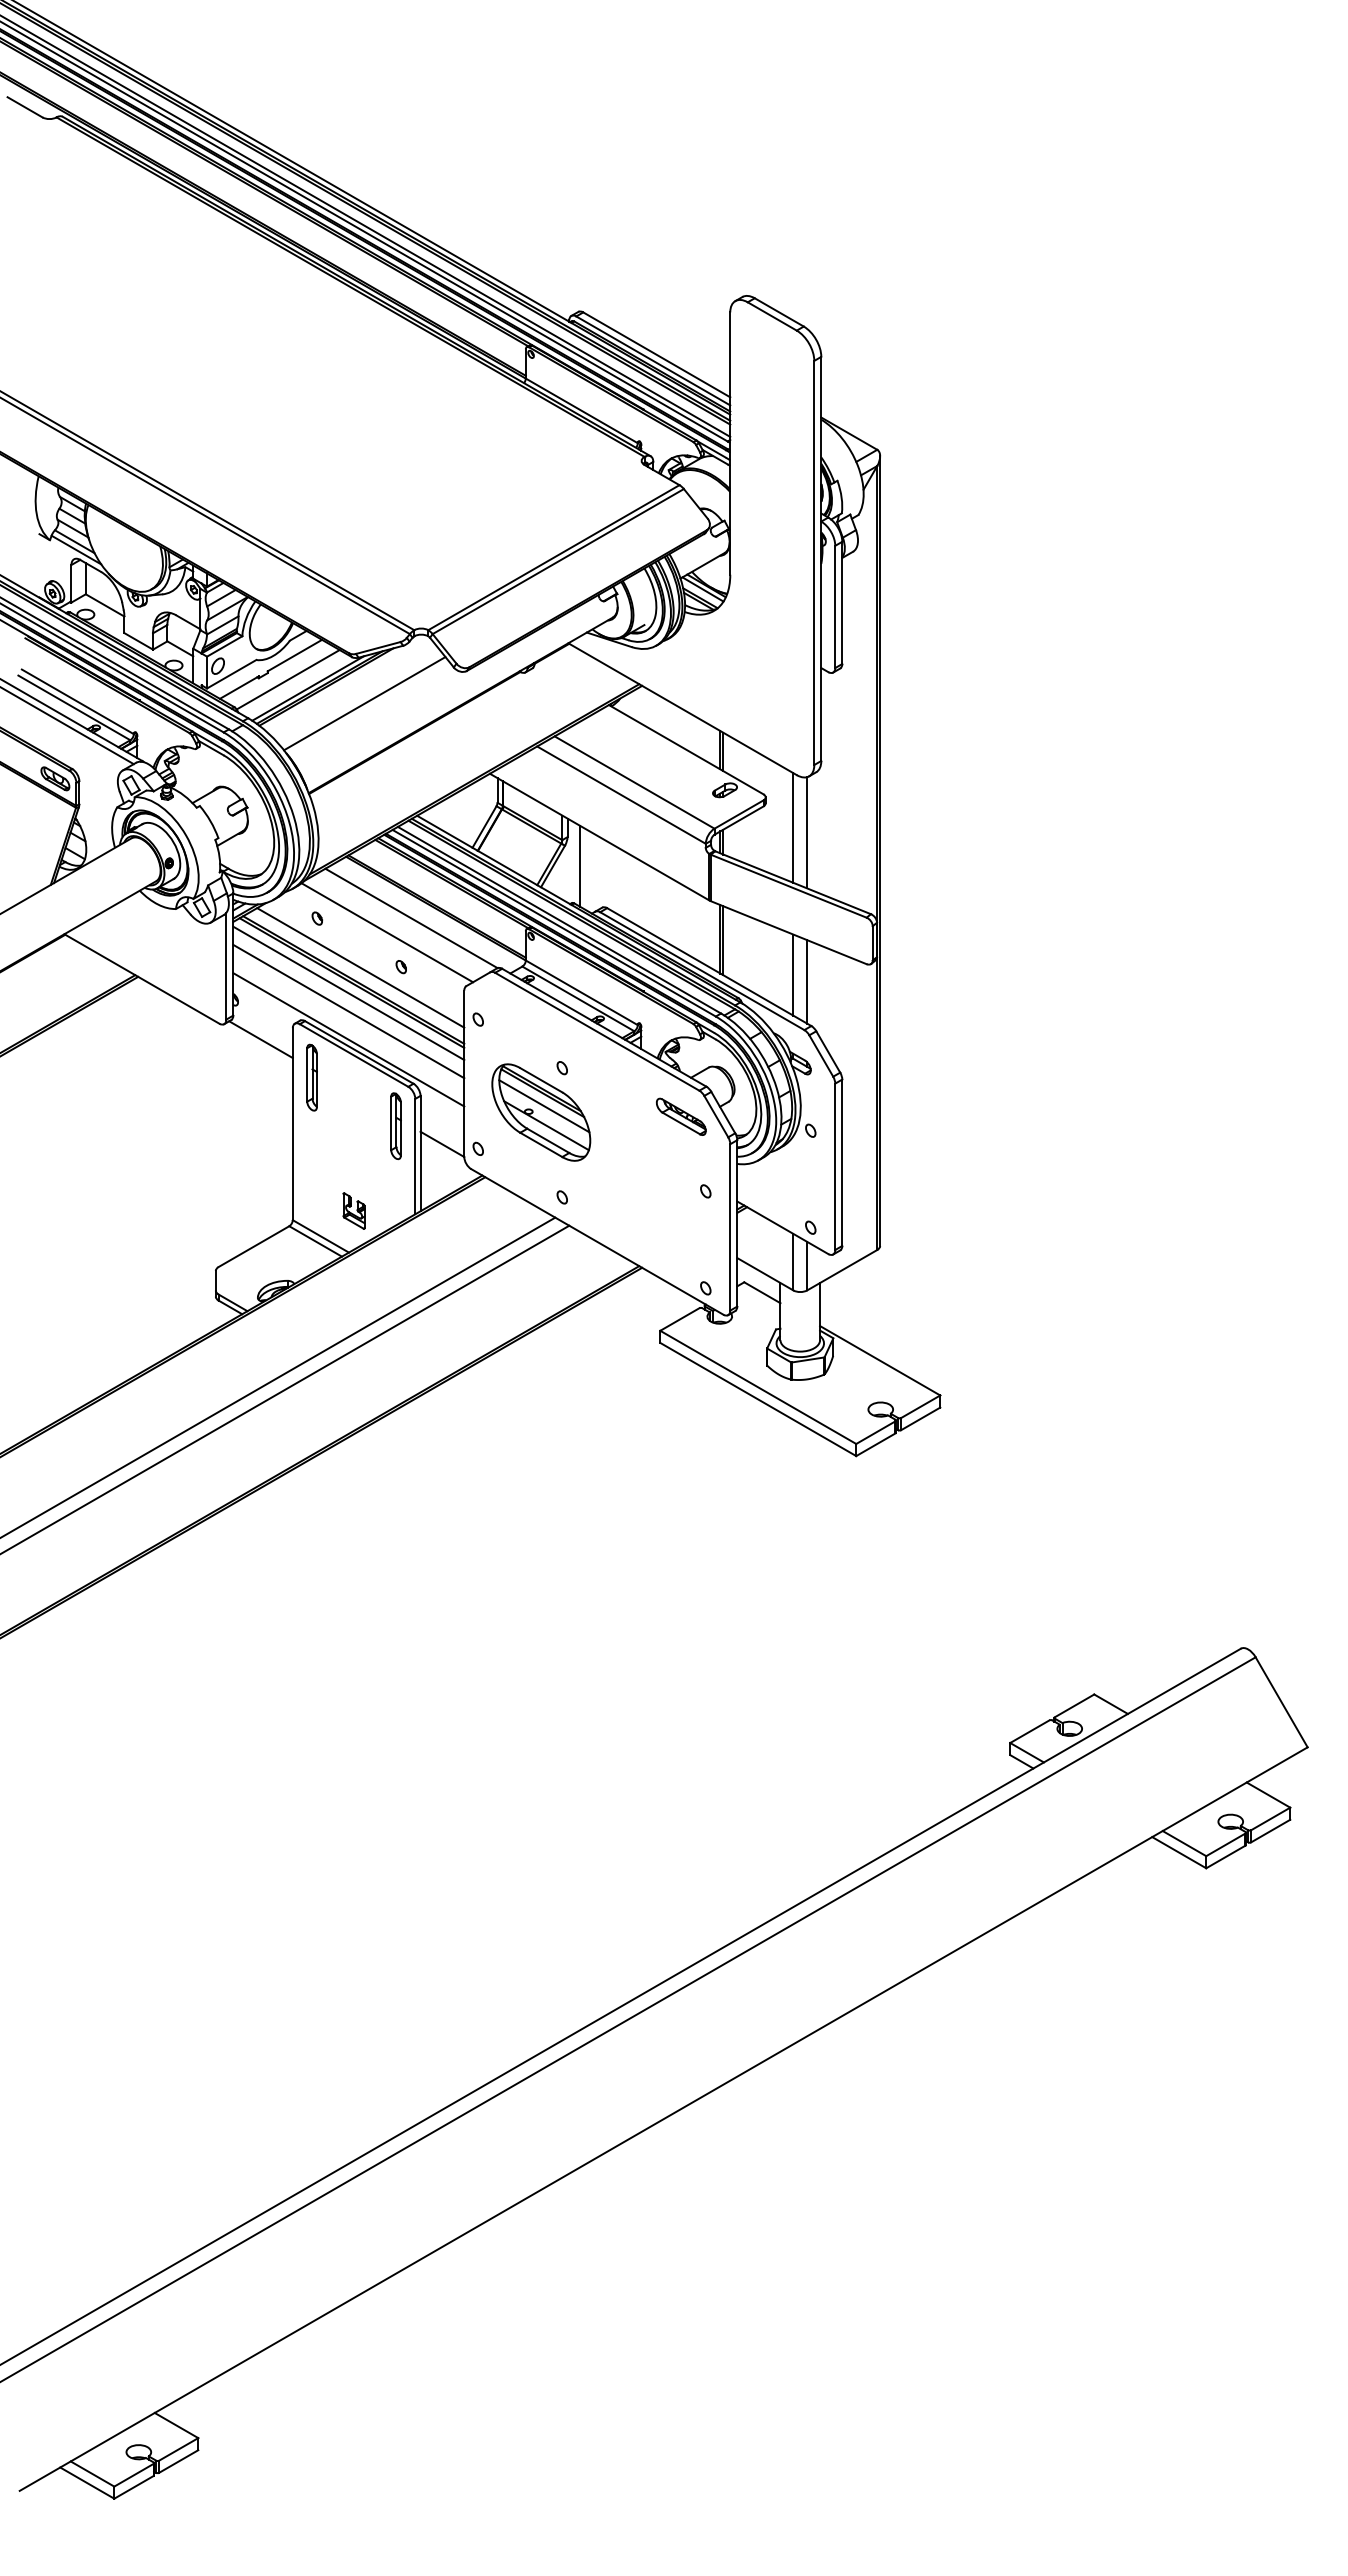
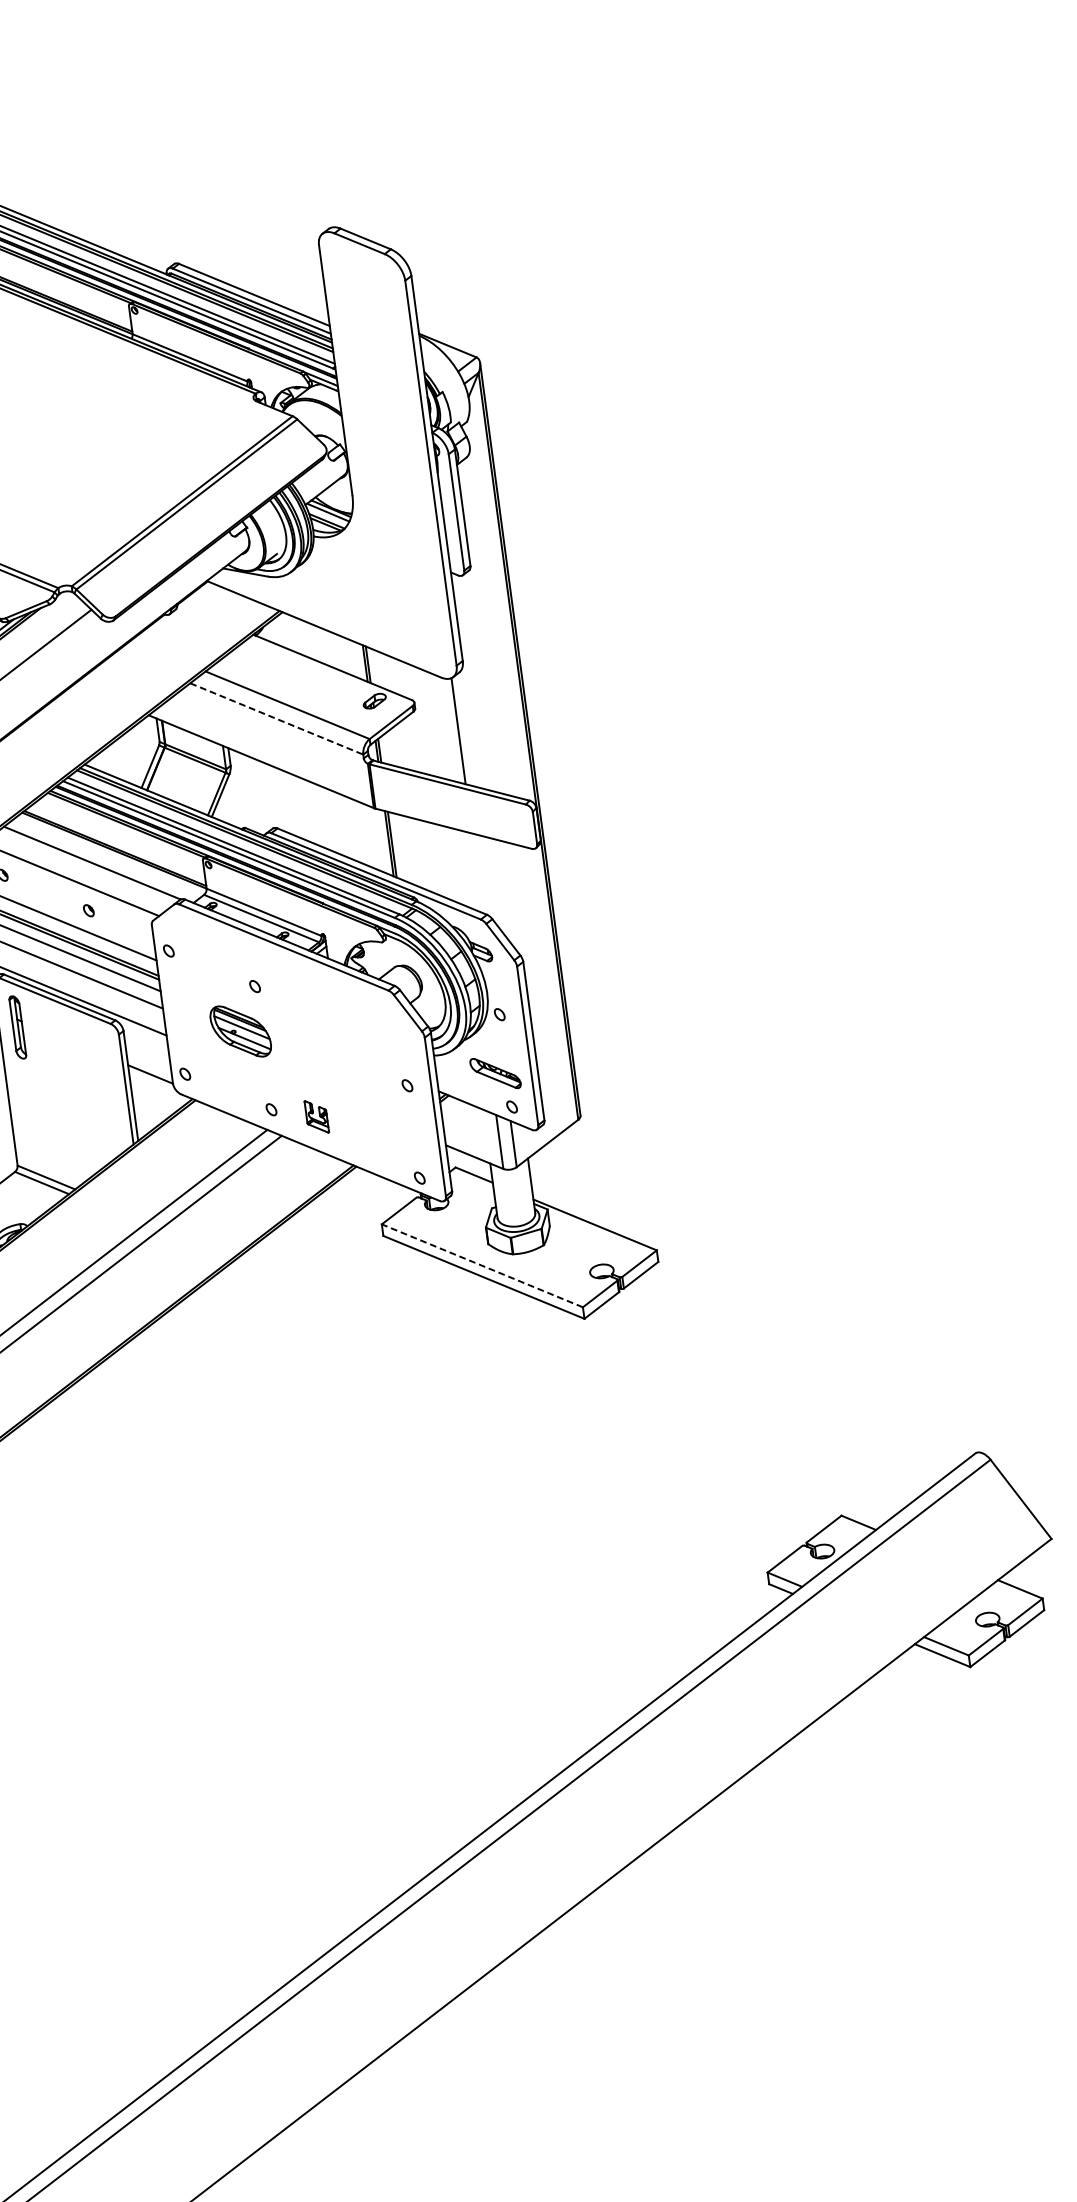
line: (621, 795) -> (276, 719), solid -> dashed
line: (793, 827) -> (444, 727), removed
line: (579, 865) -> (245, 791), removed
line: (793, 974) -> (463, 867), removed
line: (807, 981) -> (477, 872), removed
part: (541, 1112) -> (240, 1031), size x0.6
part: (681, 1116) -> (495, 1073), moved
part: (395, 1126) -> (103, 1063), removed
part: (353, 1210) -> (316, 1116), moved
line: (757, 1387) -> (481, 1266), solid -> dashed

